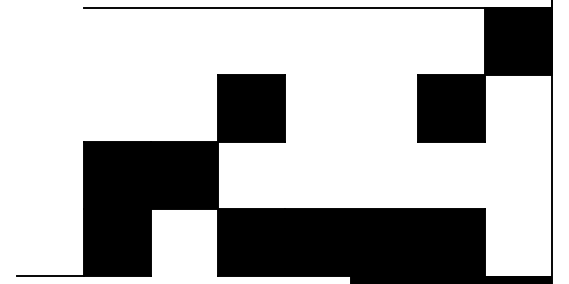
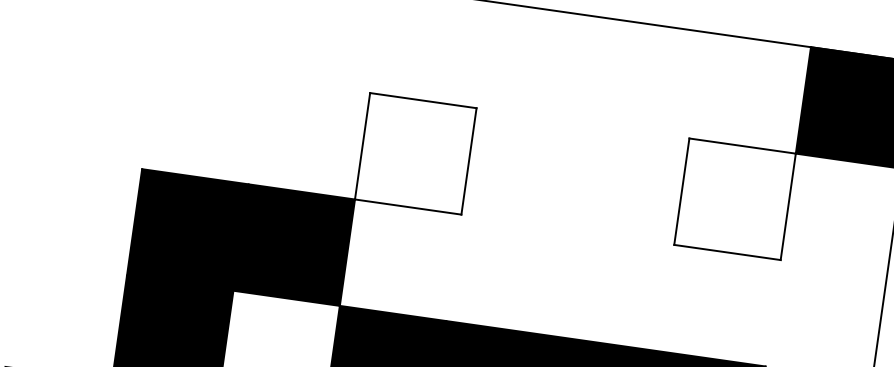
fill: (250, 108) -> (414, 153), removed
fill: (451, 108) -> (734, 199), removed

